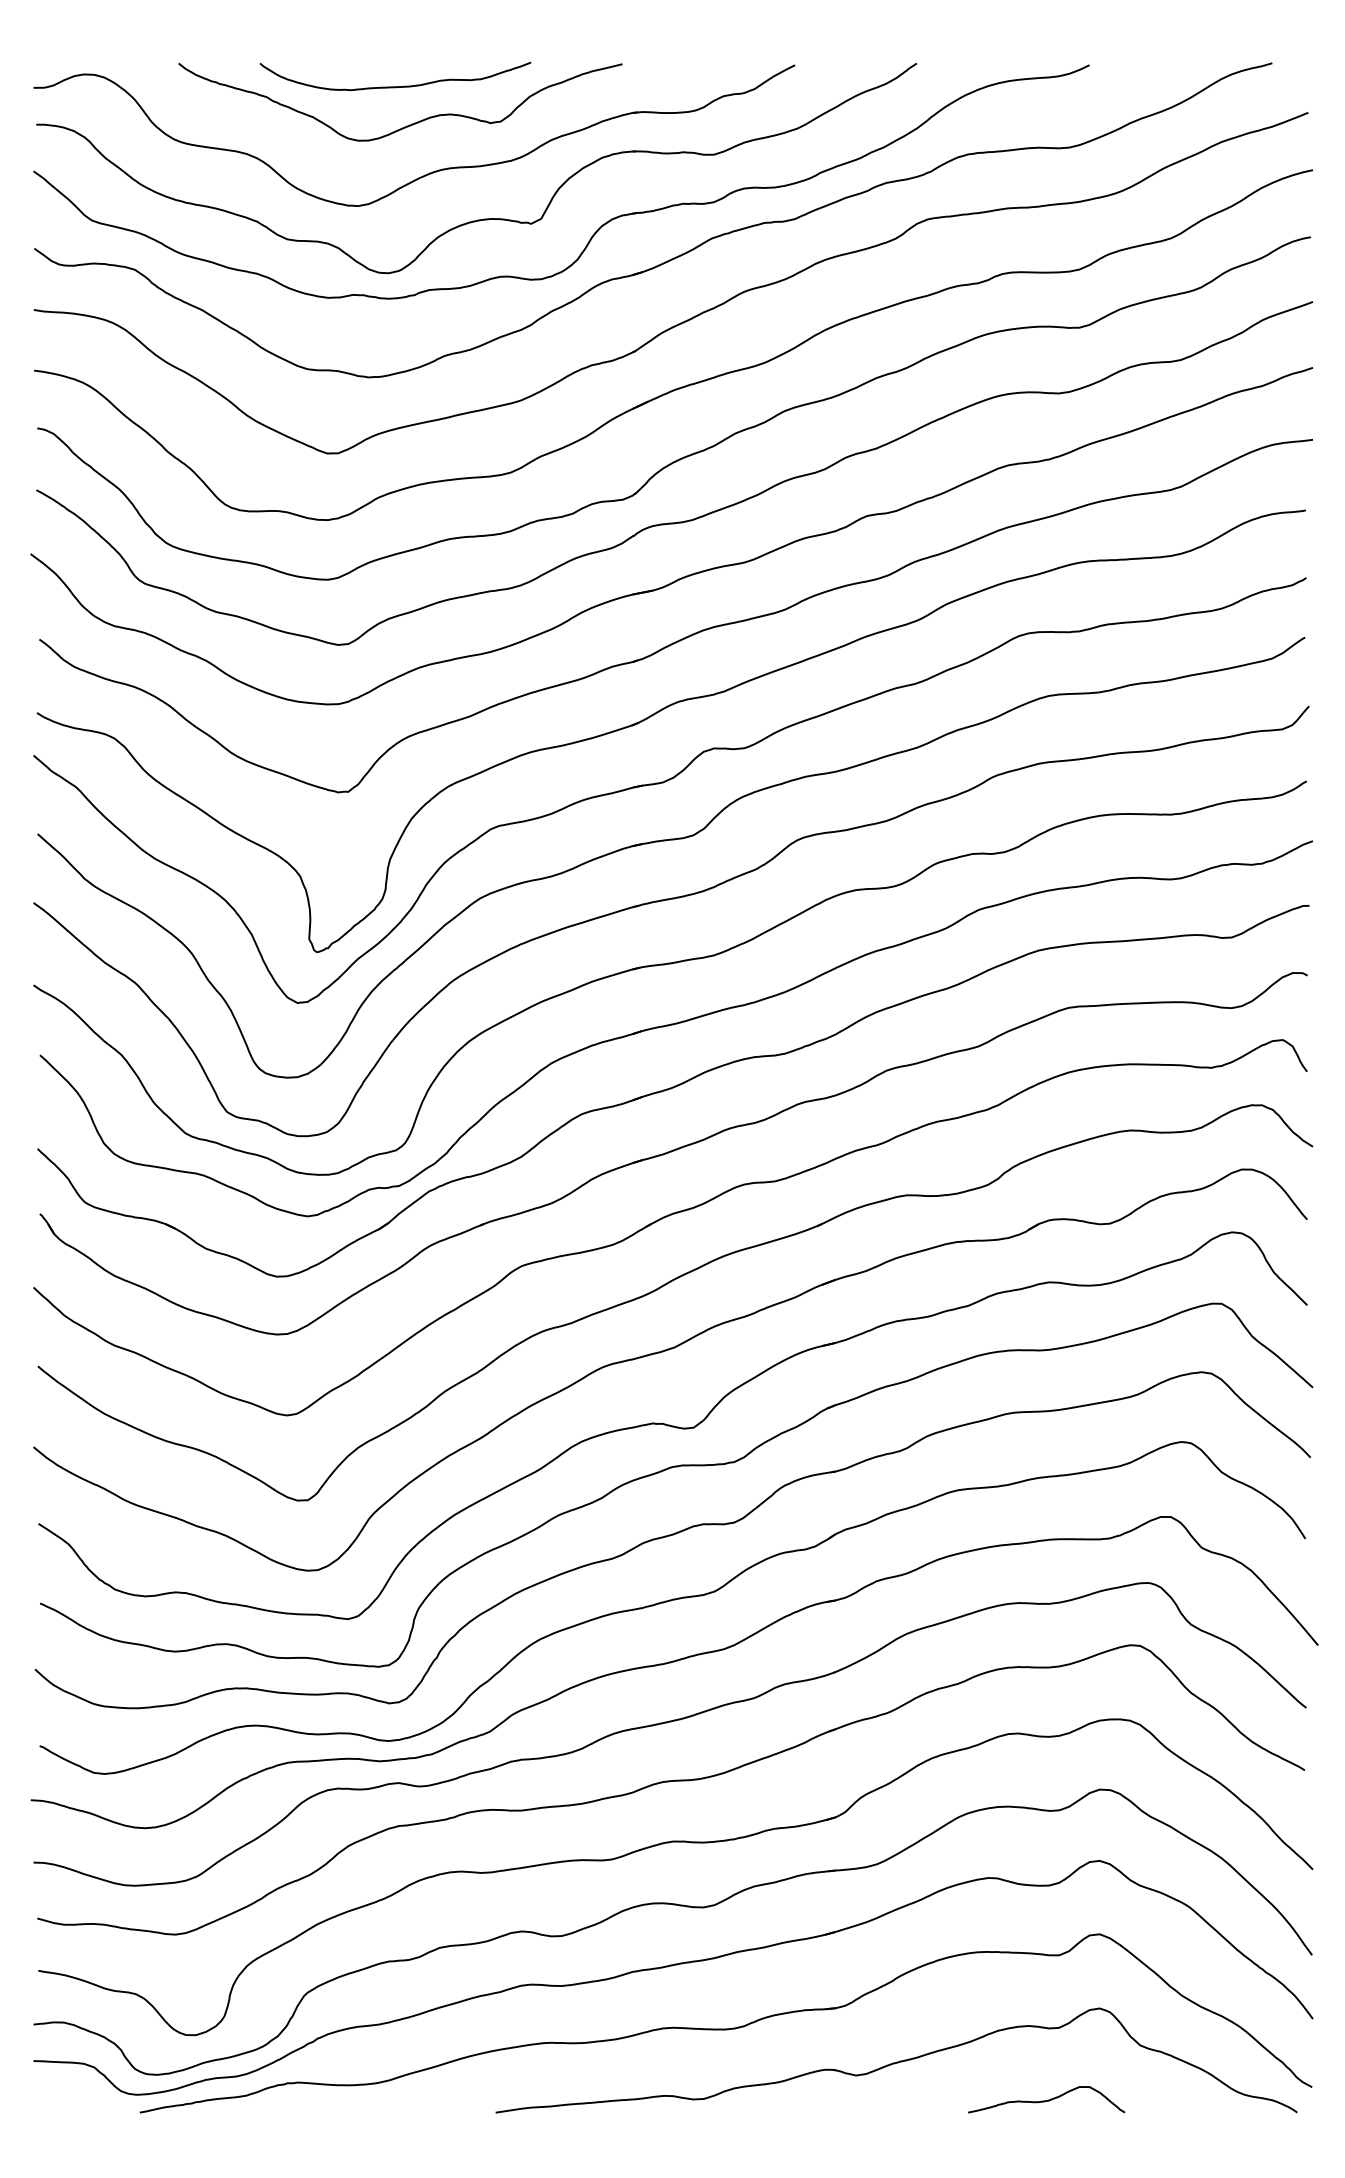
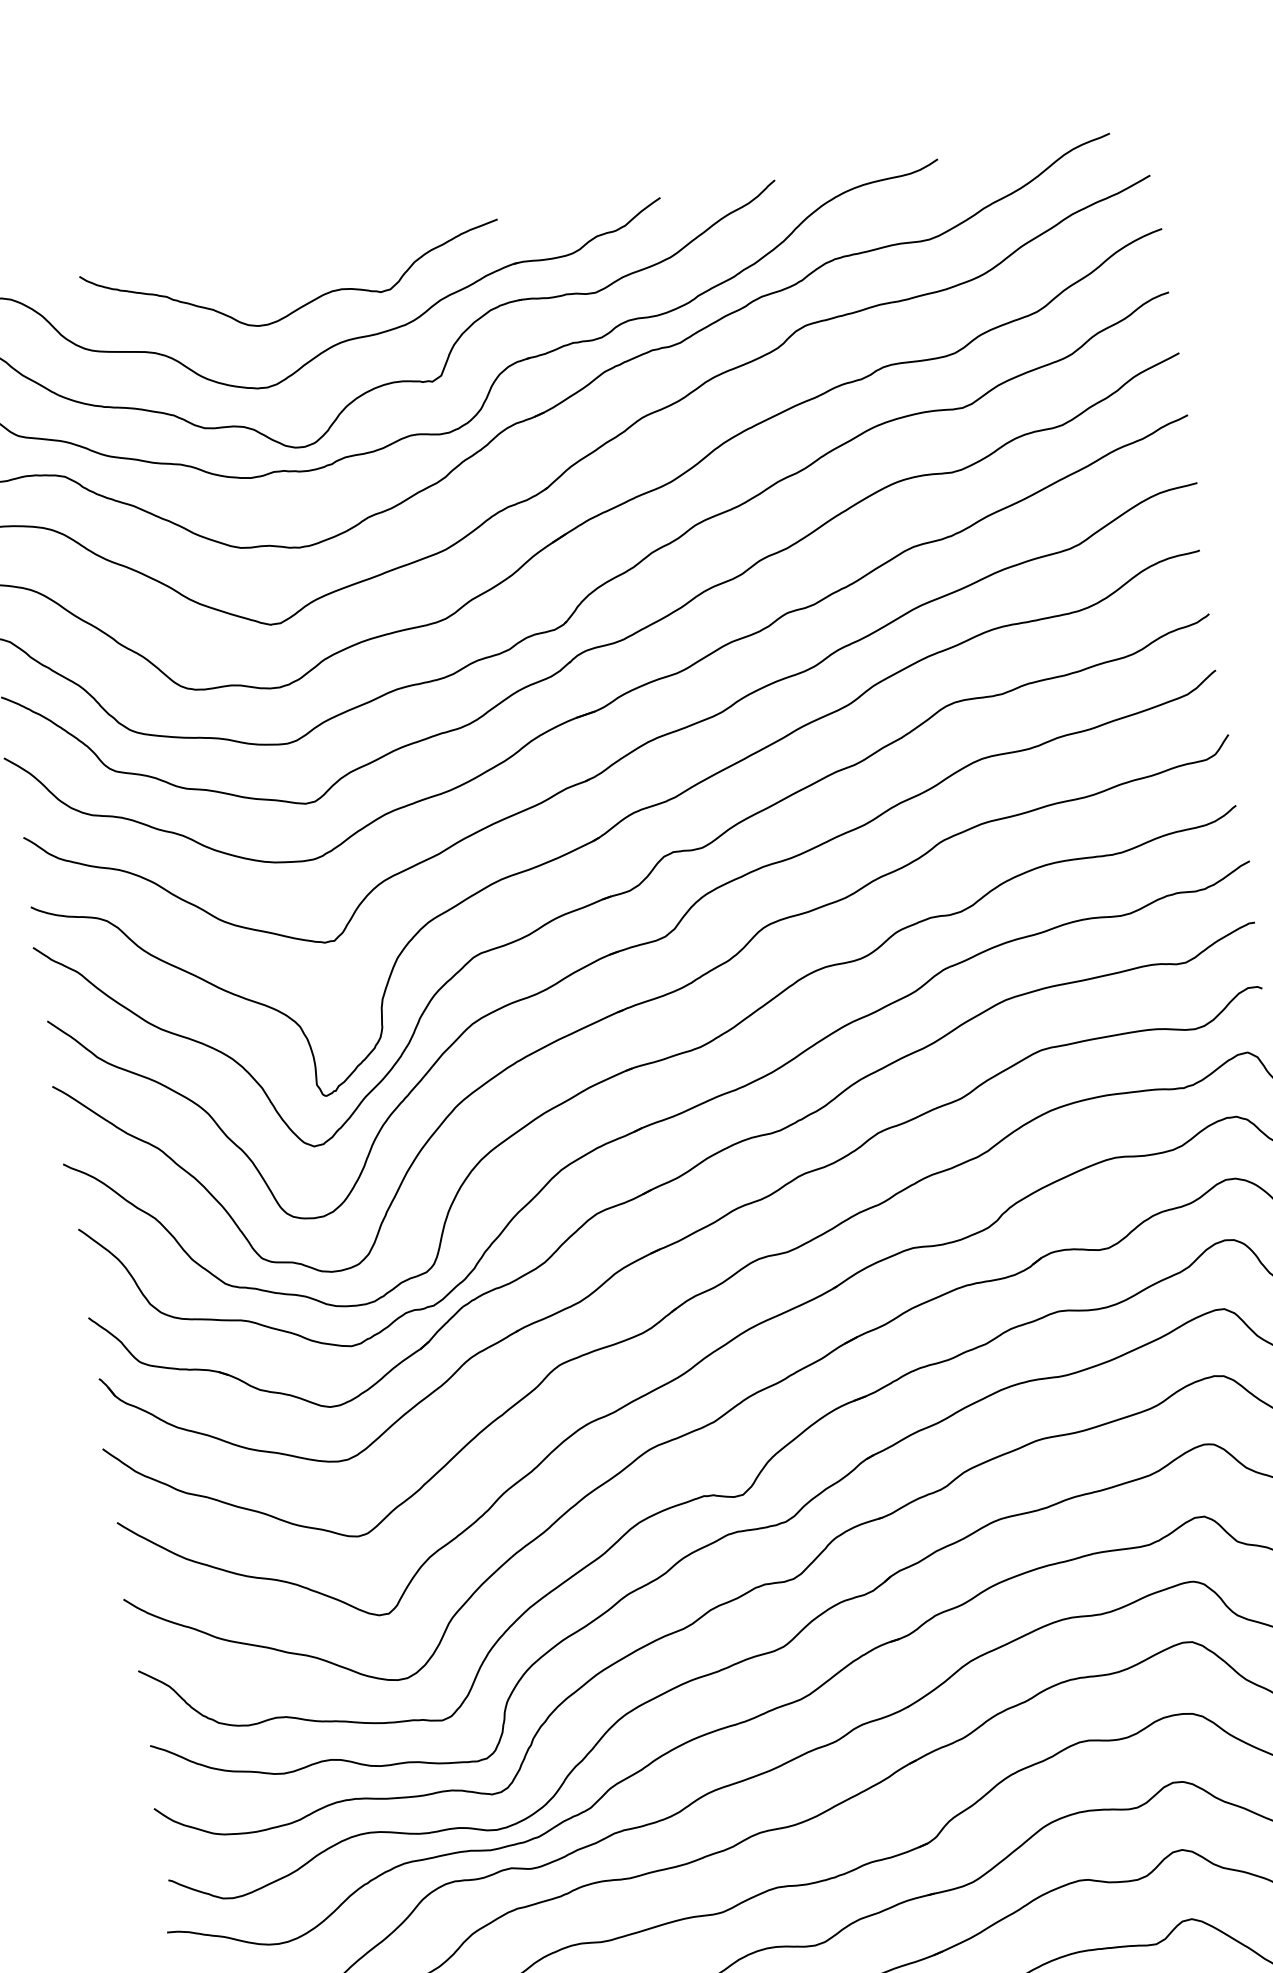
curve: (395, 86) -> (286, 270), removed

